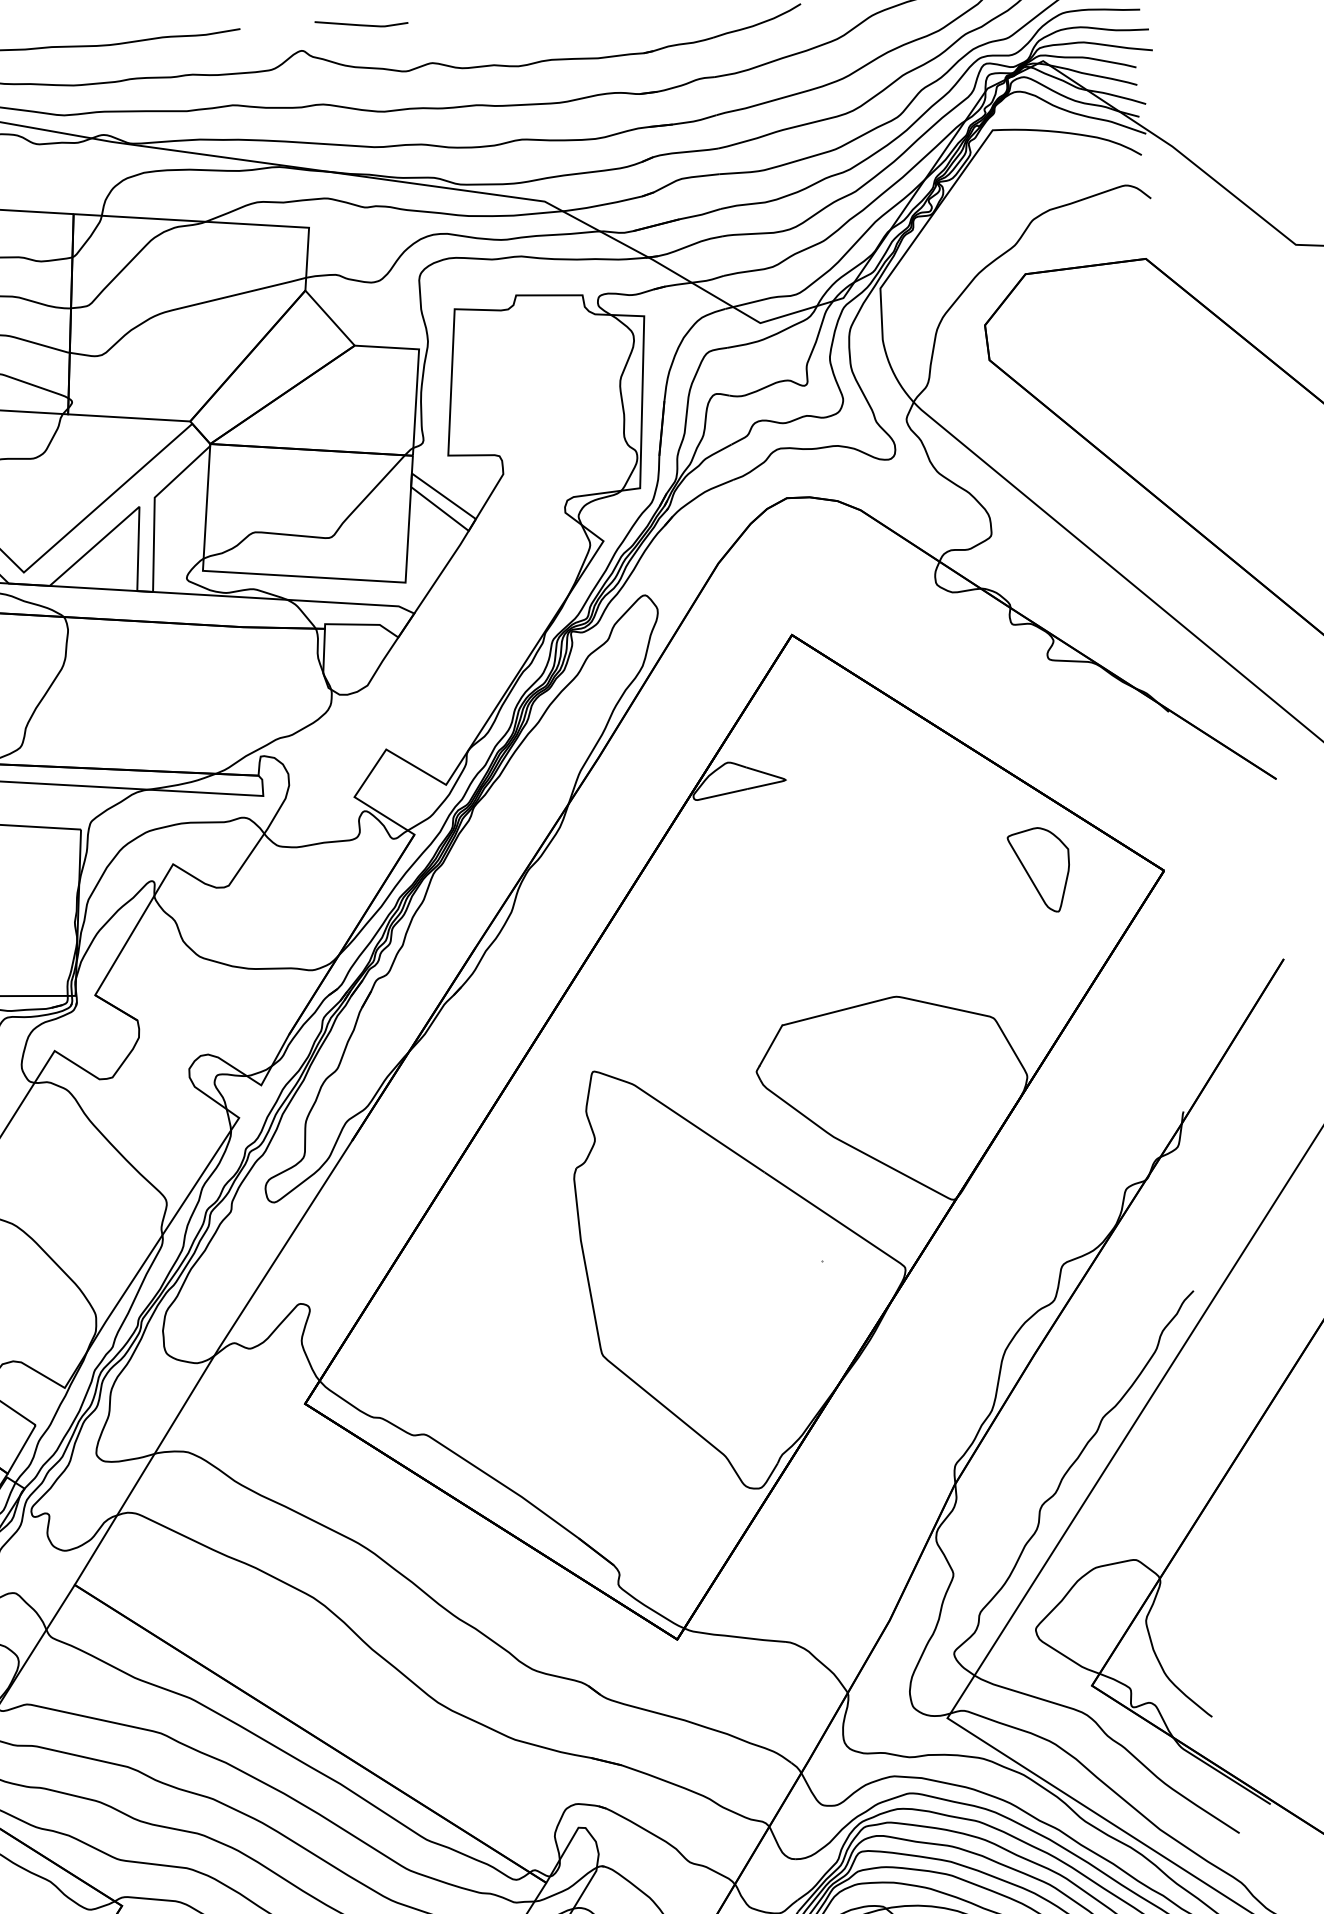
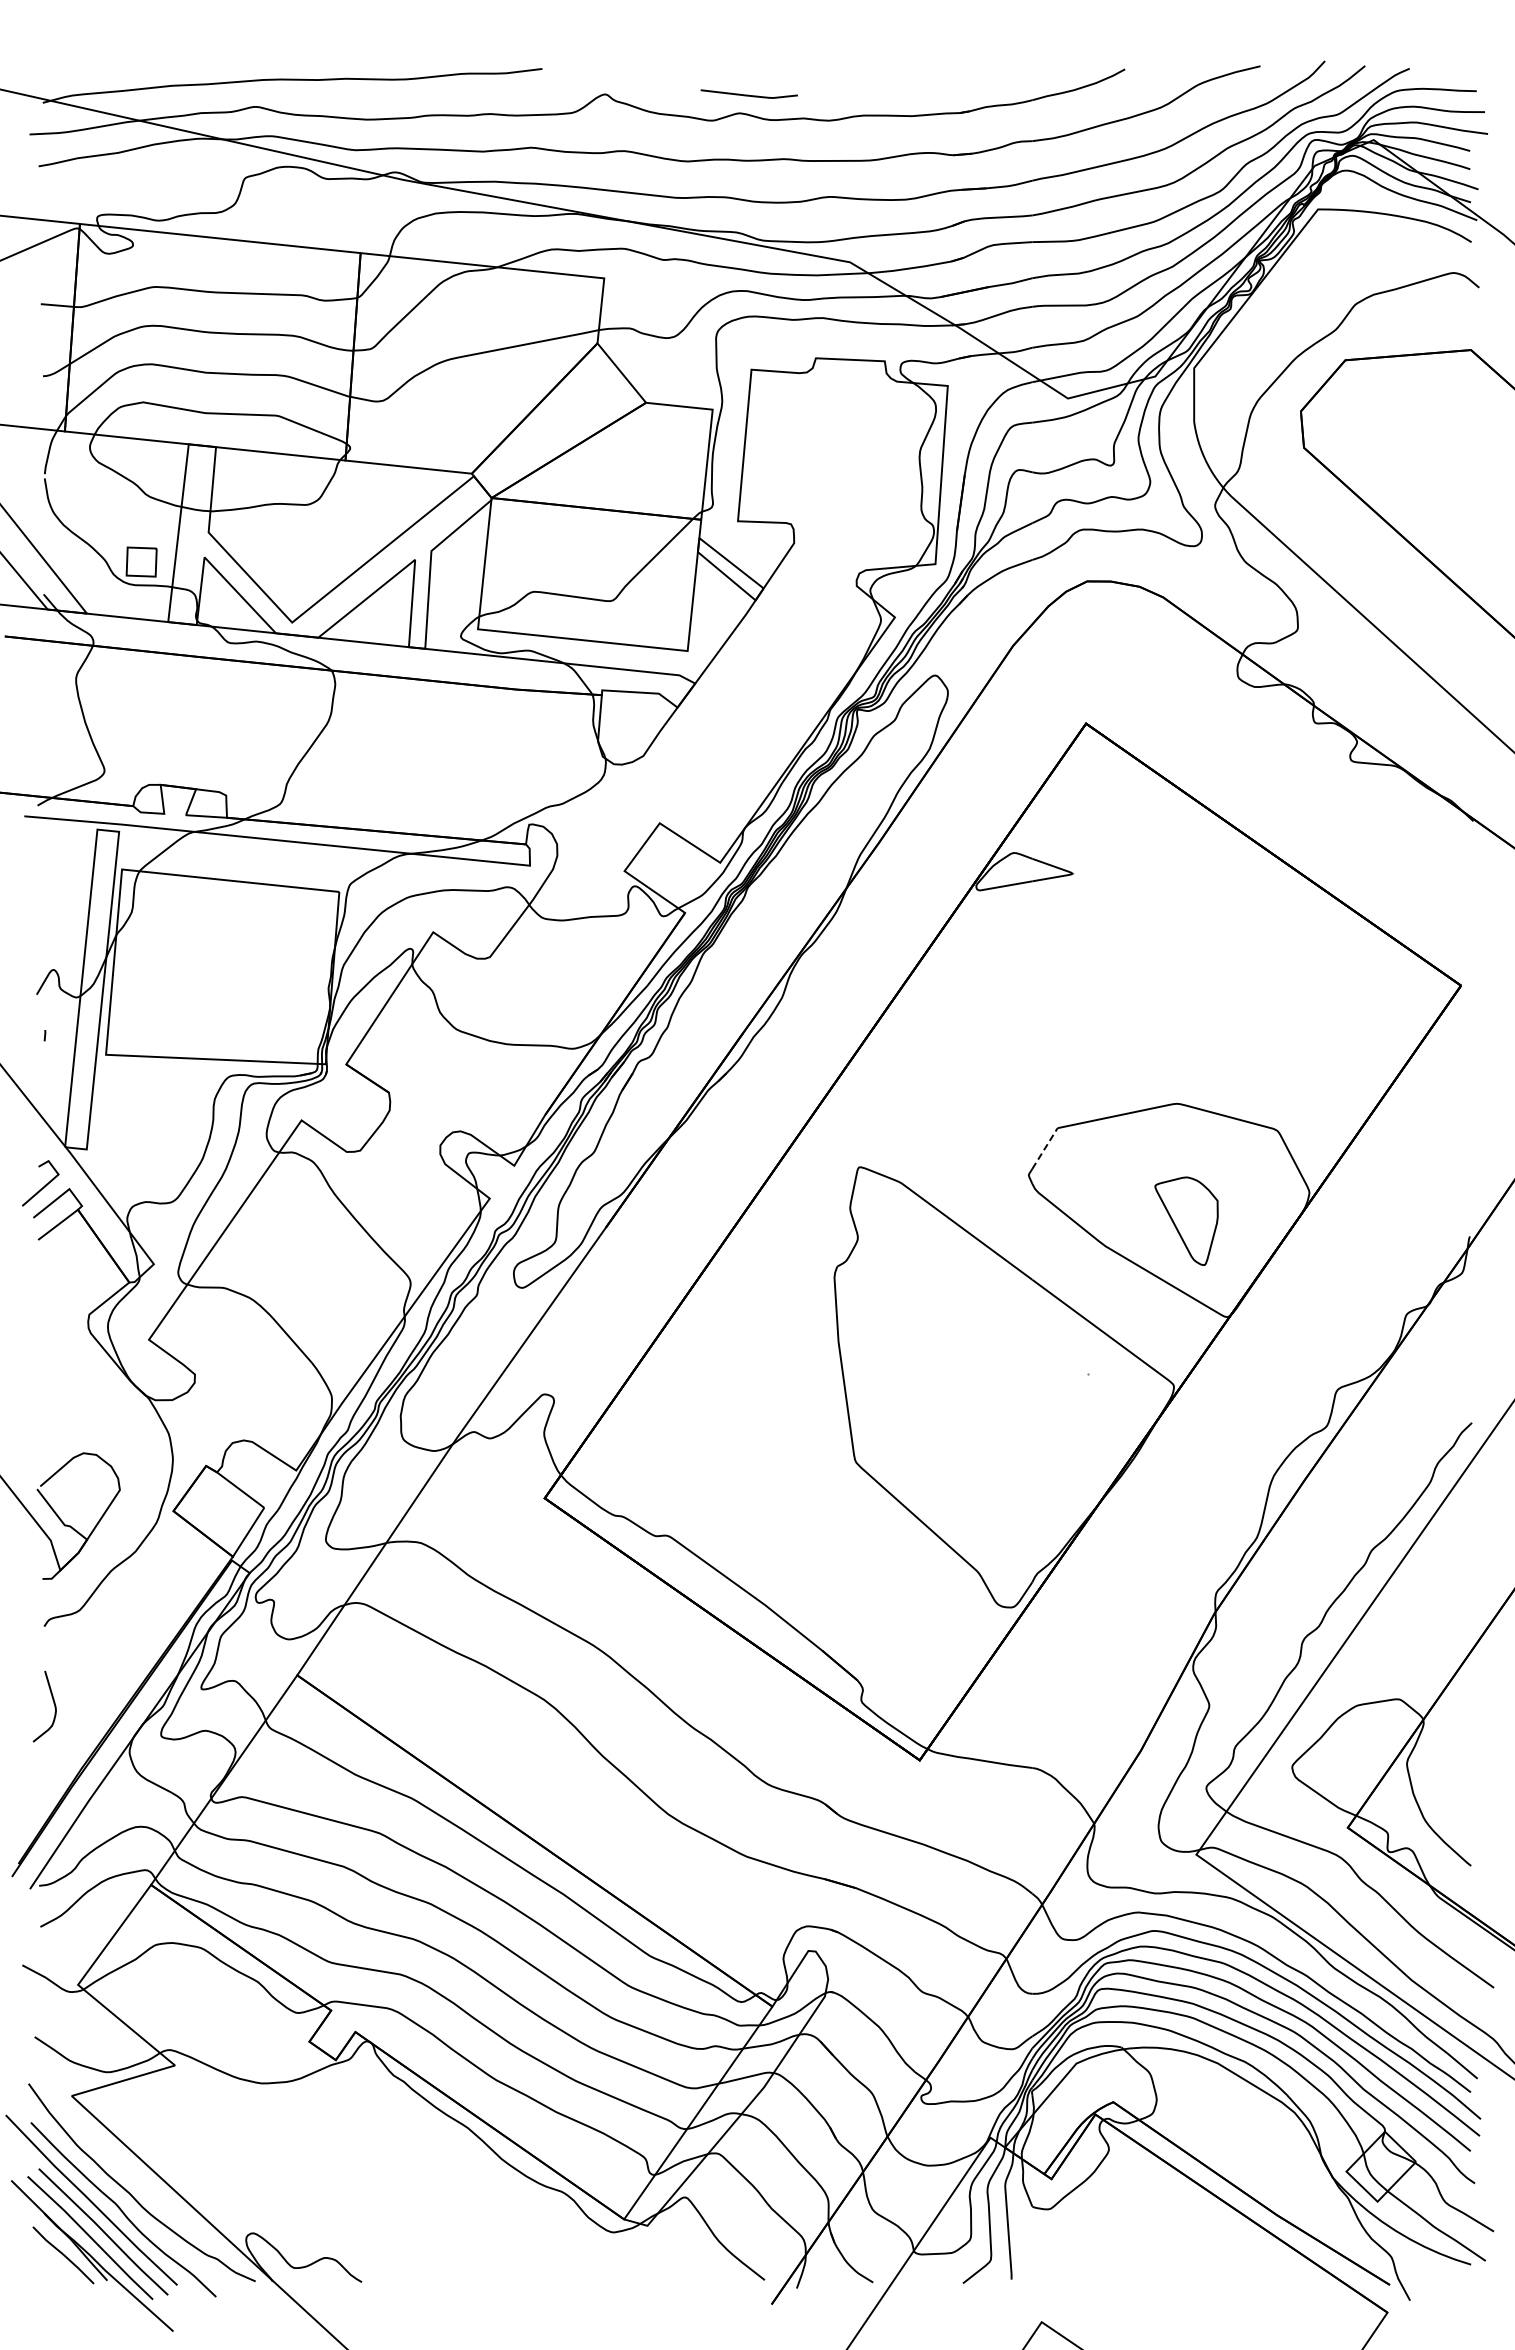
line: (360, 24) -> (748, 94), moved
part: (1039, 869) -> (1186, 1220), moved
line: (771, 1045) -> (1045, 1148), solid -> dashed

